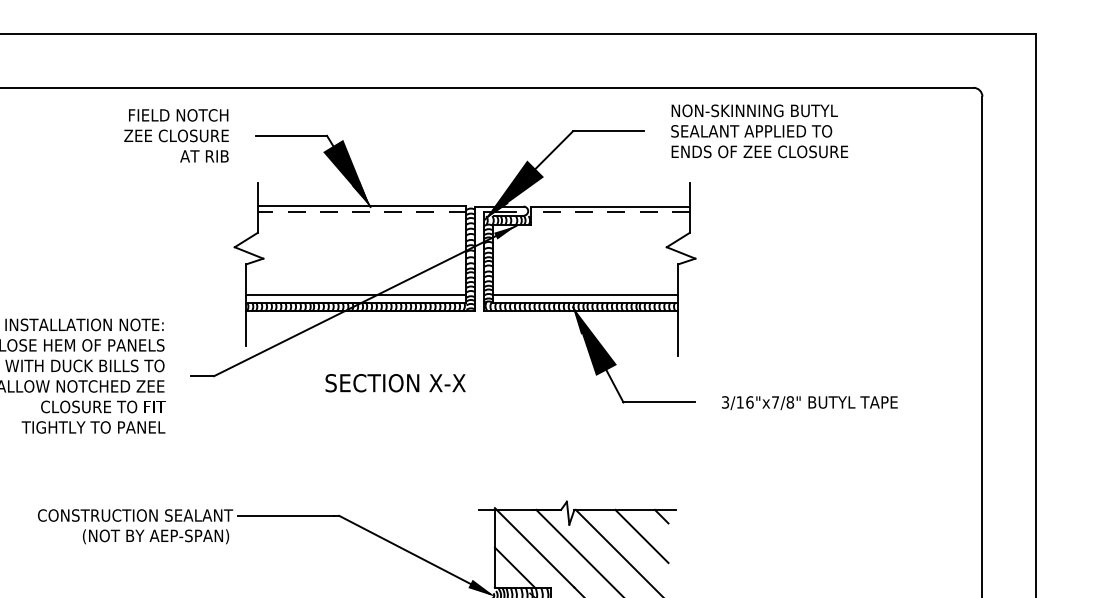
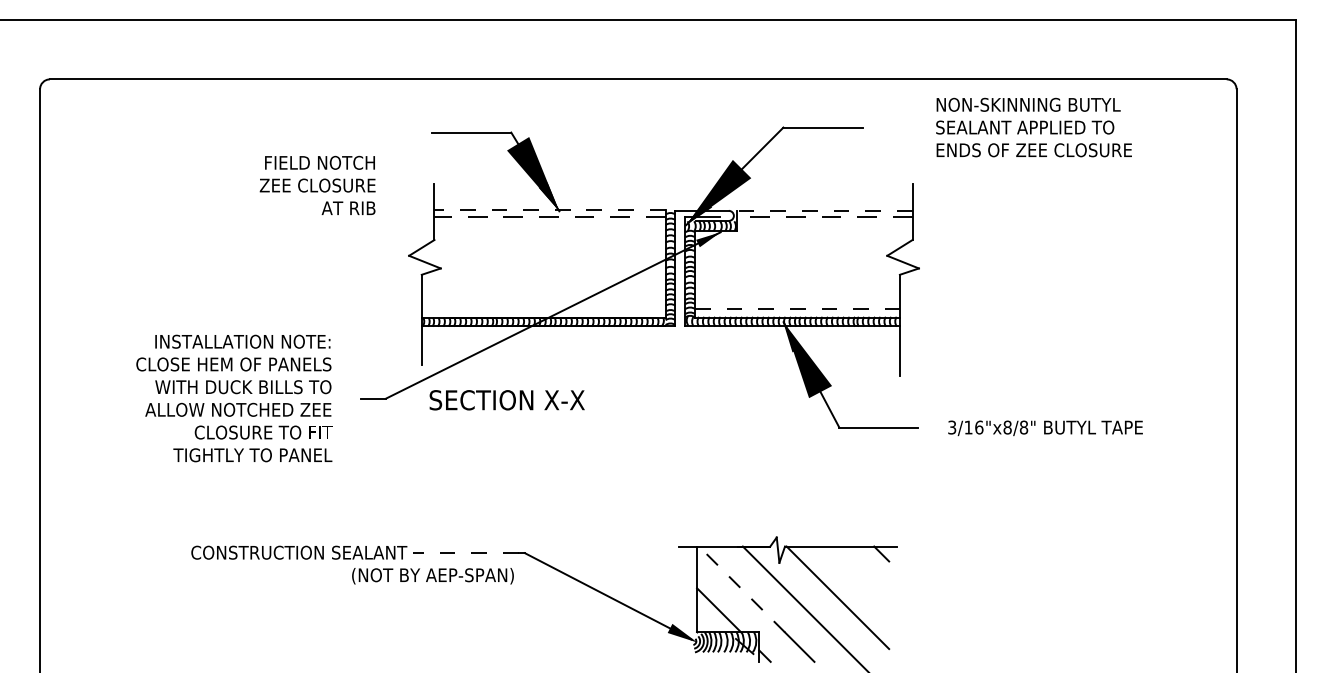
text: (759, 131) -> (1033, 127), moved
text: (176, 134) -> (317, 184), moved
line: (362, 206) -> (550, 210), solid -> dashed
line: (610, 206) -> (824, 210), solid -> dashed
line: (356, 294) -> (543, 308), removed
line: (585, 294) -> (797, 308), solid -> dashed
text: (395, 383) -> (506, 400), moved
text: (775, 402) -> (1007, 427), 3/16"x7/8" -> 3/16"x8/8"
line: (285, 516) -> (465, 553), solid -> dashed
line: (641, 536) -> (859, 575), removed
text: (155, 537) -> (432, 576), moved
line: (534, 547) -> (740, 588), solid -> dashed

